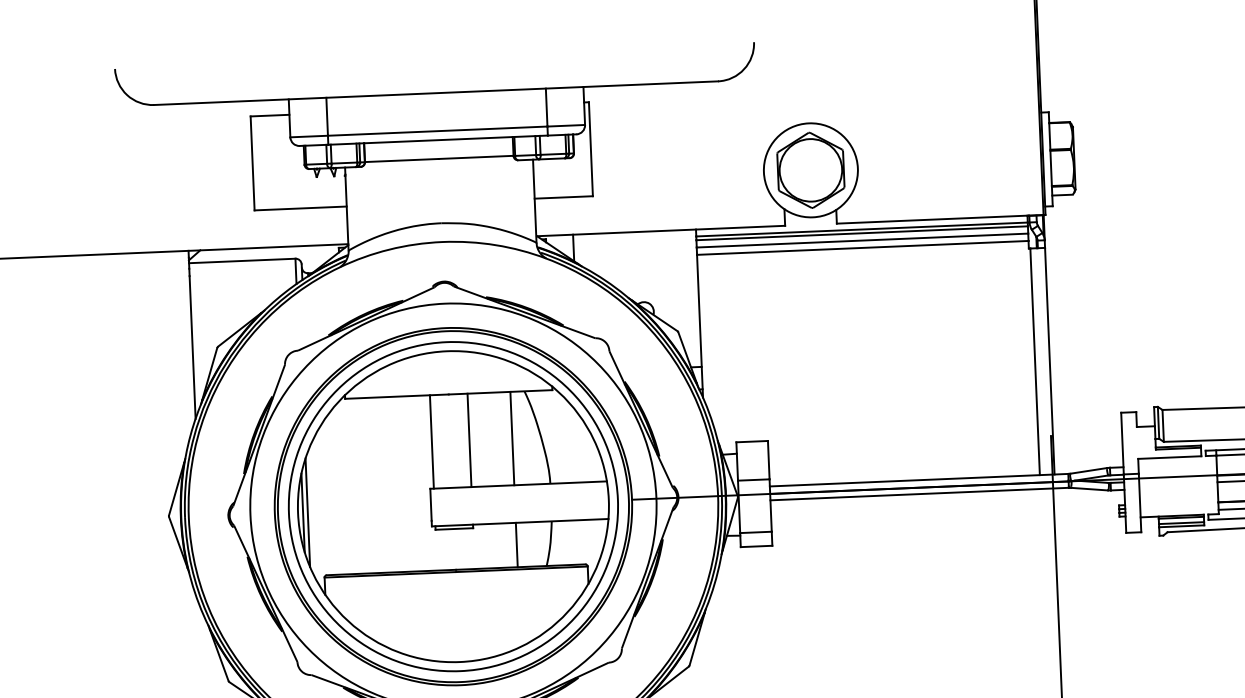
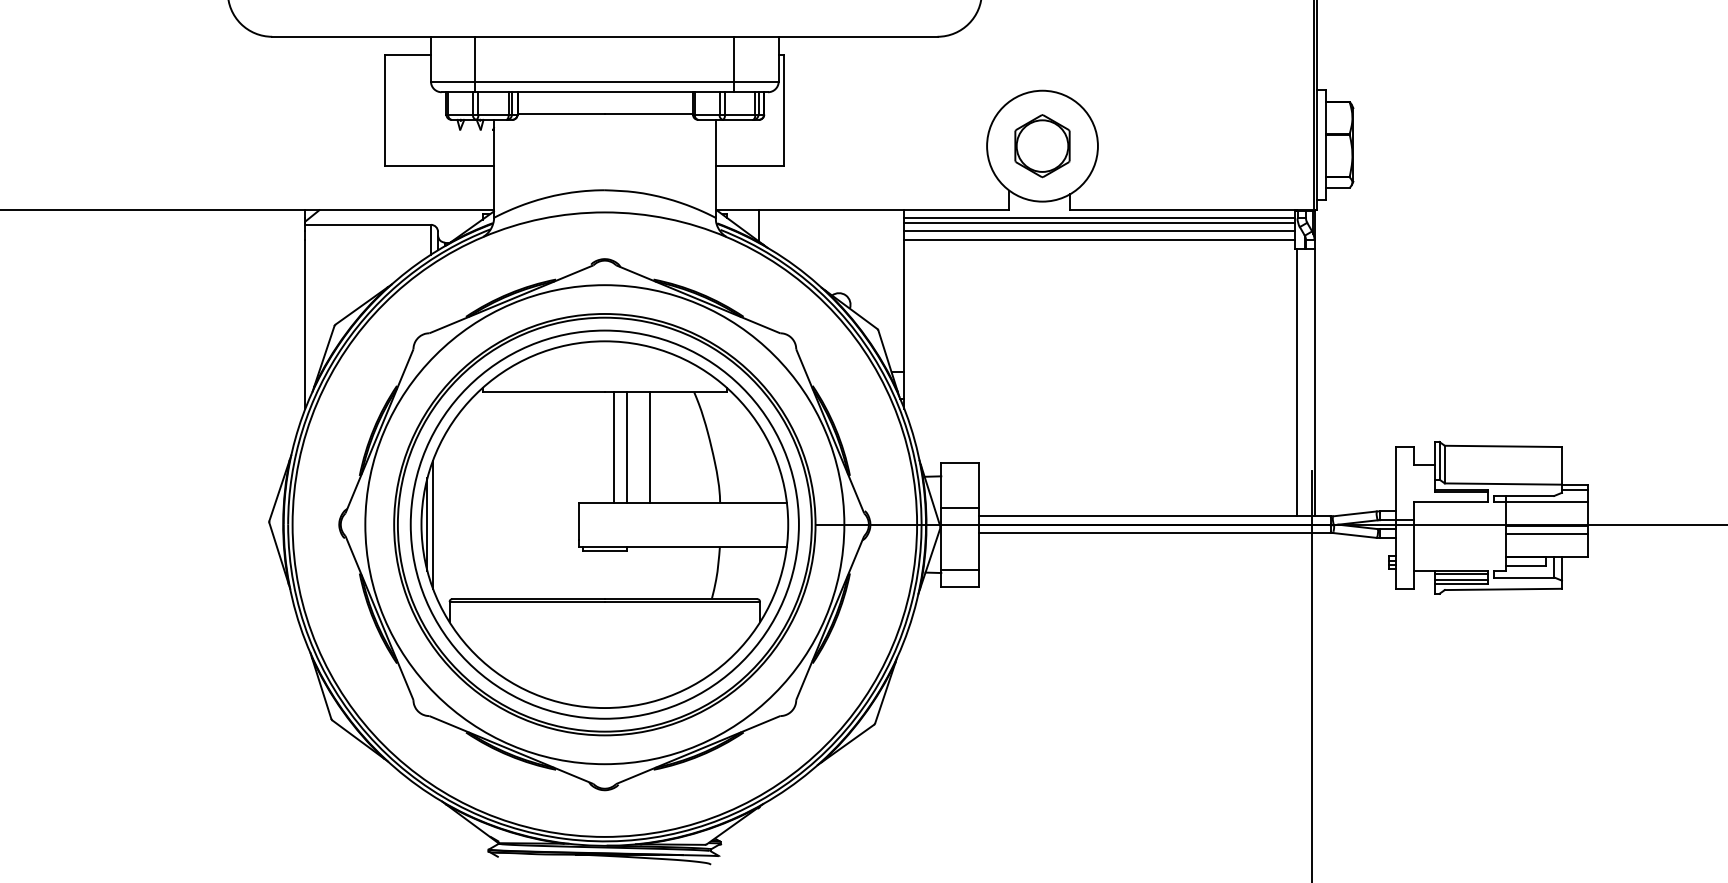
part: (810, 169) -> (1042, 145), size x0.7
line: (512, 438) -> (649, 447), moved
line: (431, 442) -> (613, 447), moved
line: (516, 544) -> (677, 572), removed

